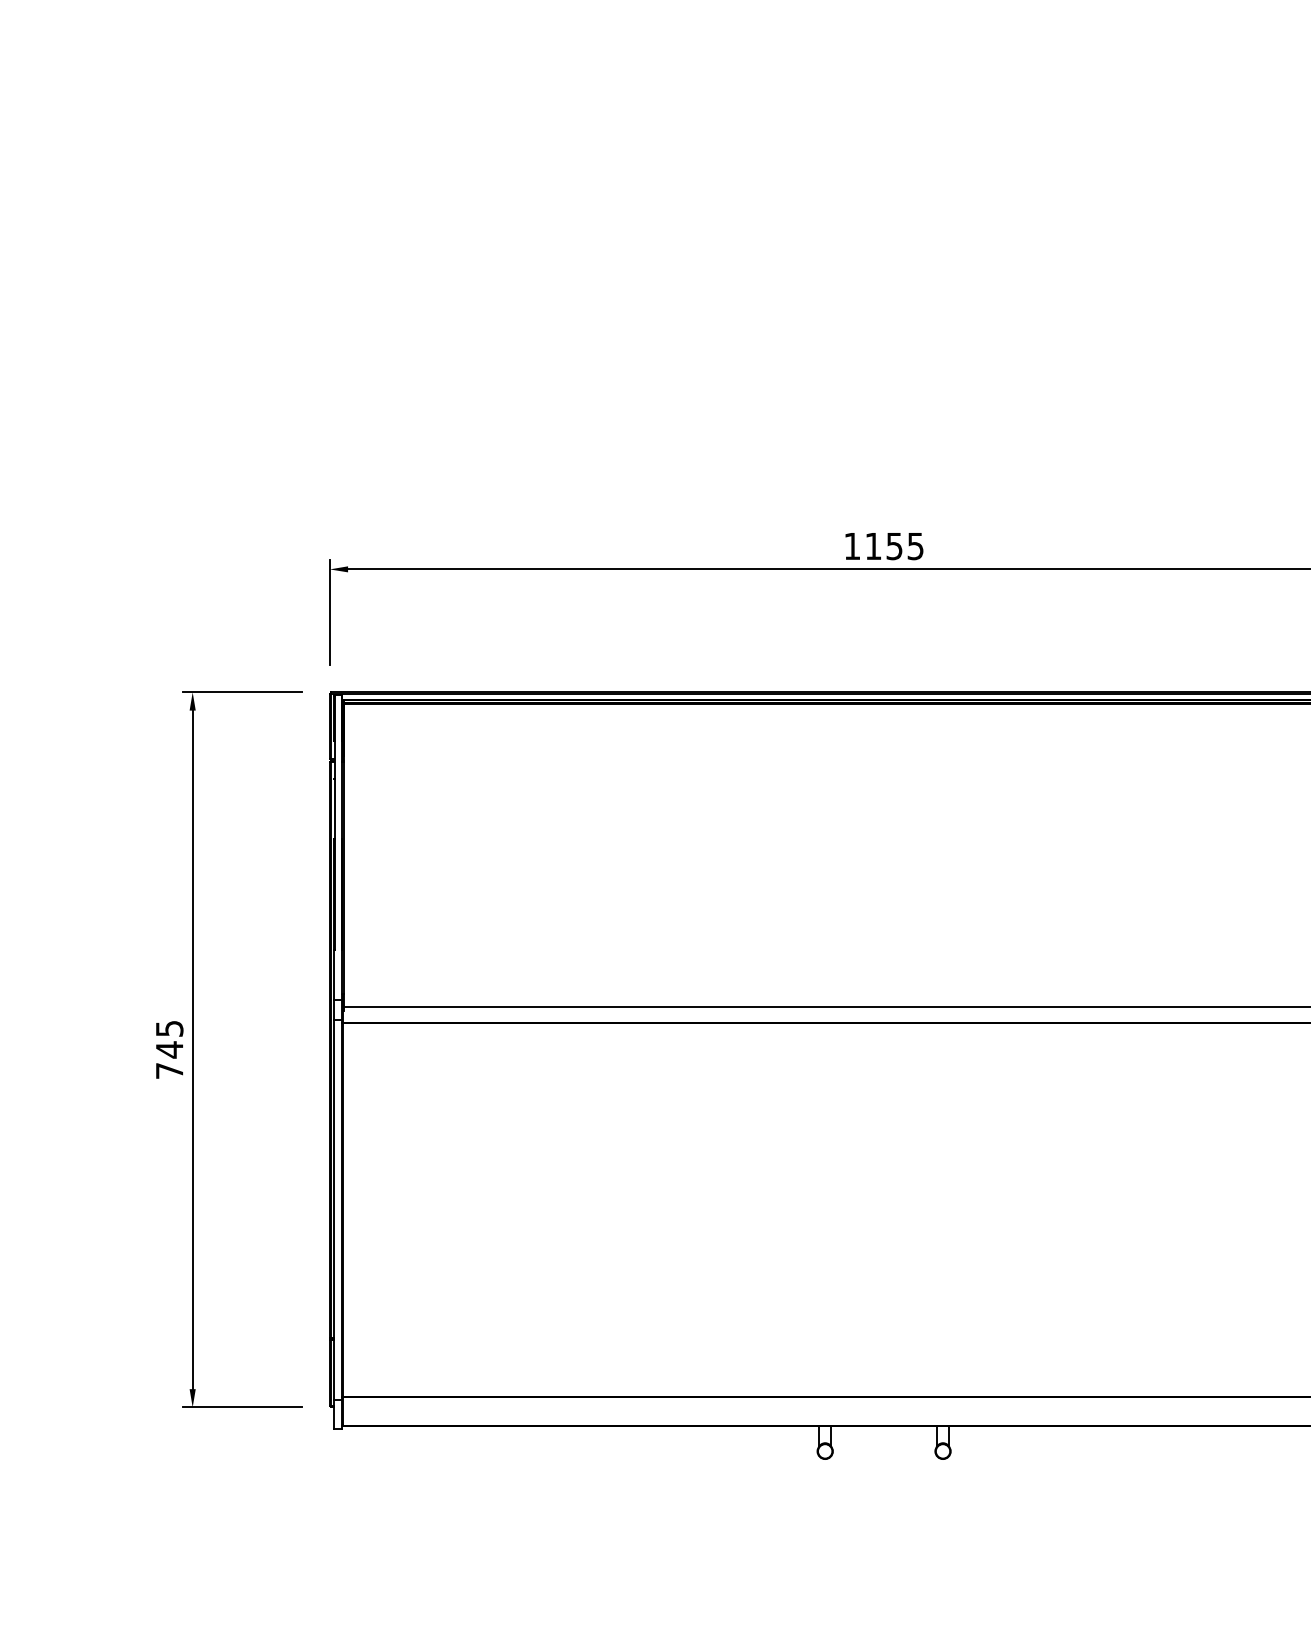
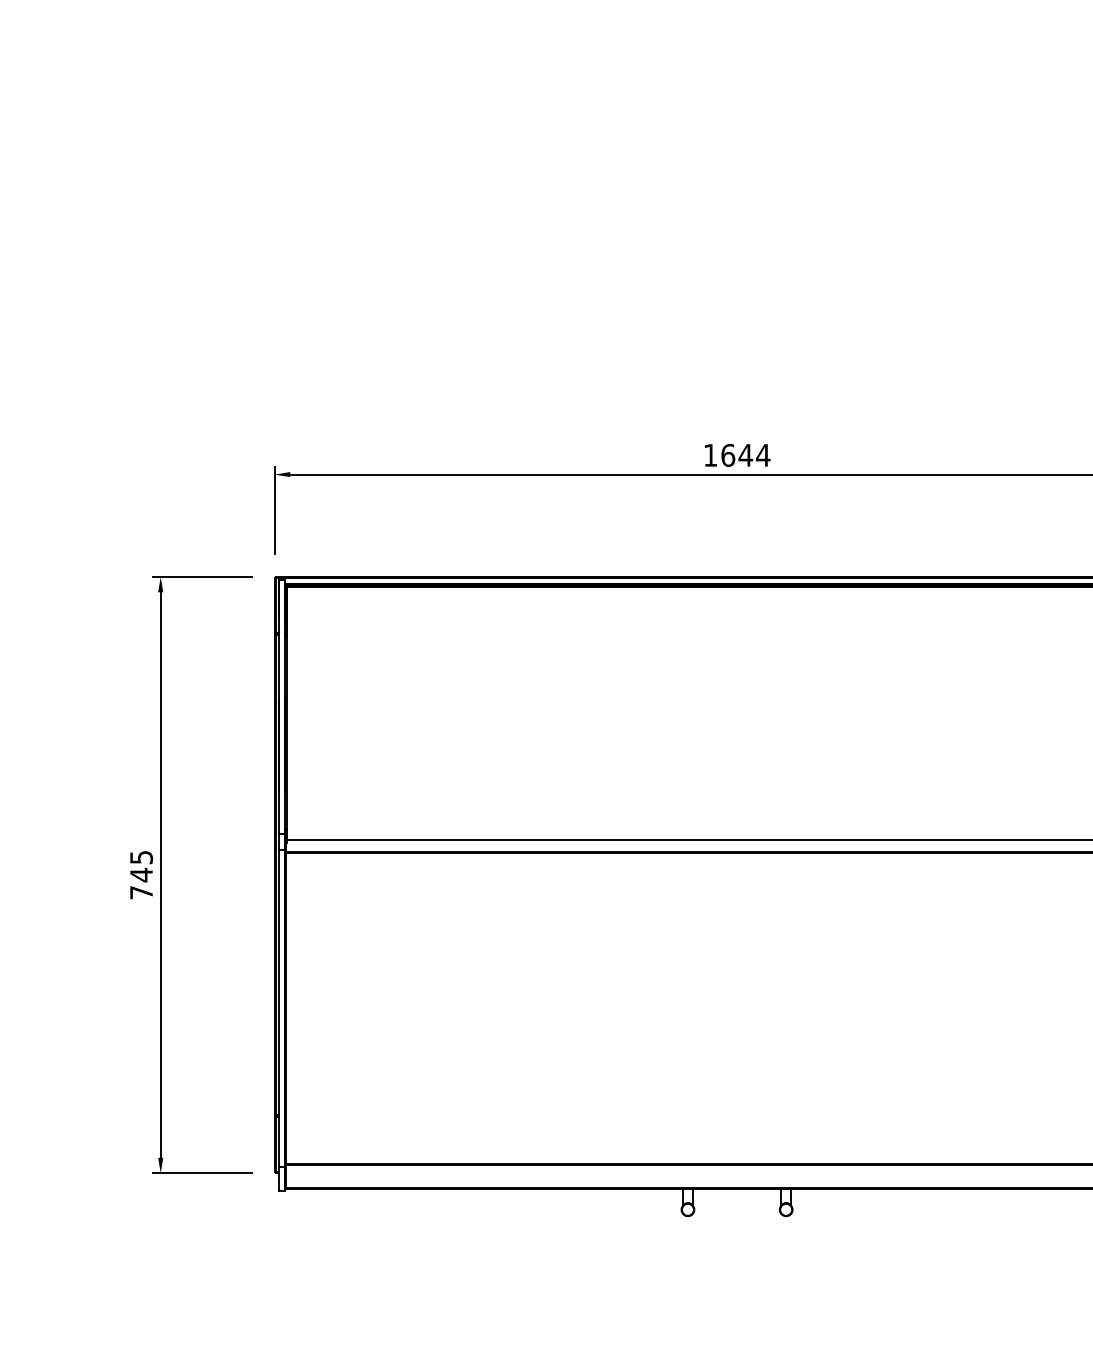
text: (894, 545) -> (745, 454), 1155 -> 1644

